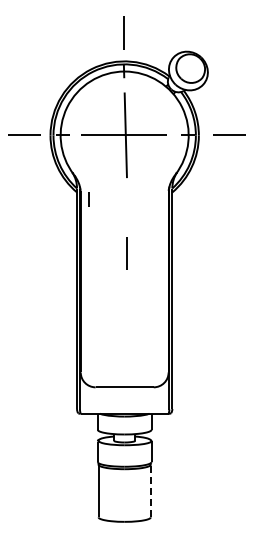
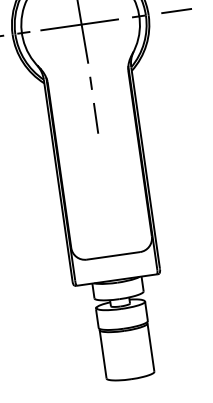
line: (88, 199) -> (90, 83), moved
line: (126, 253) -> (95, 118), moved
line: (150, 490) -> (150, 347), dashed -> solid

